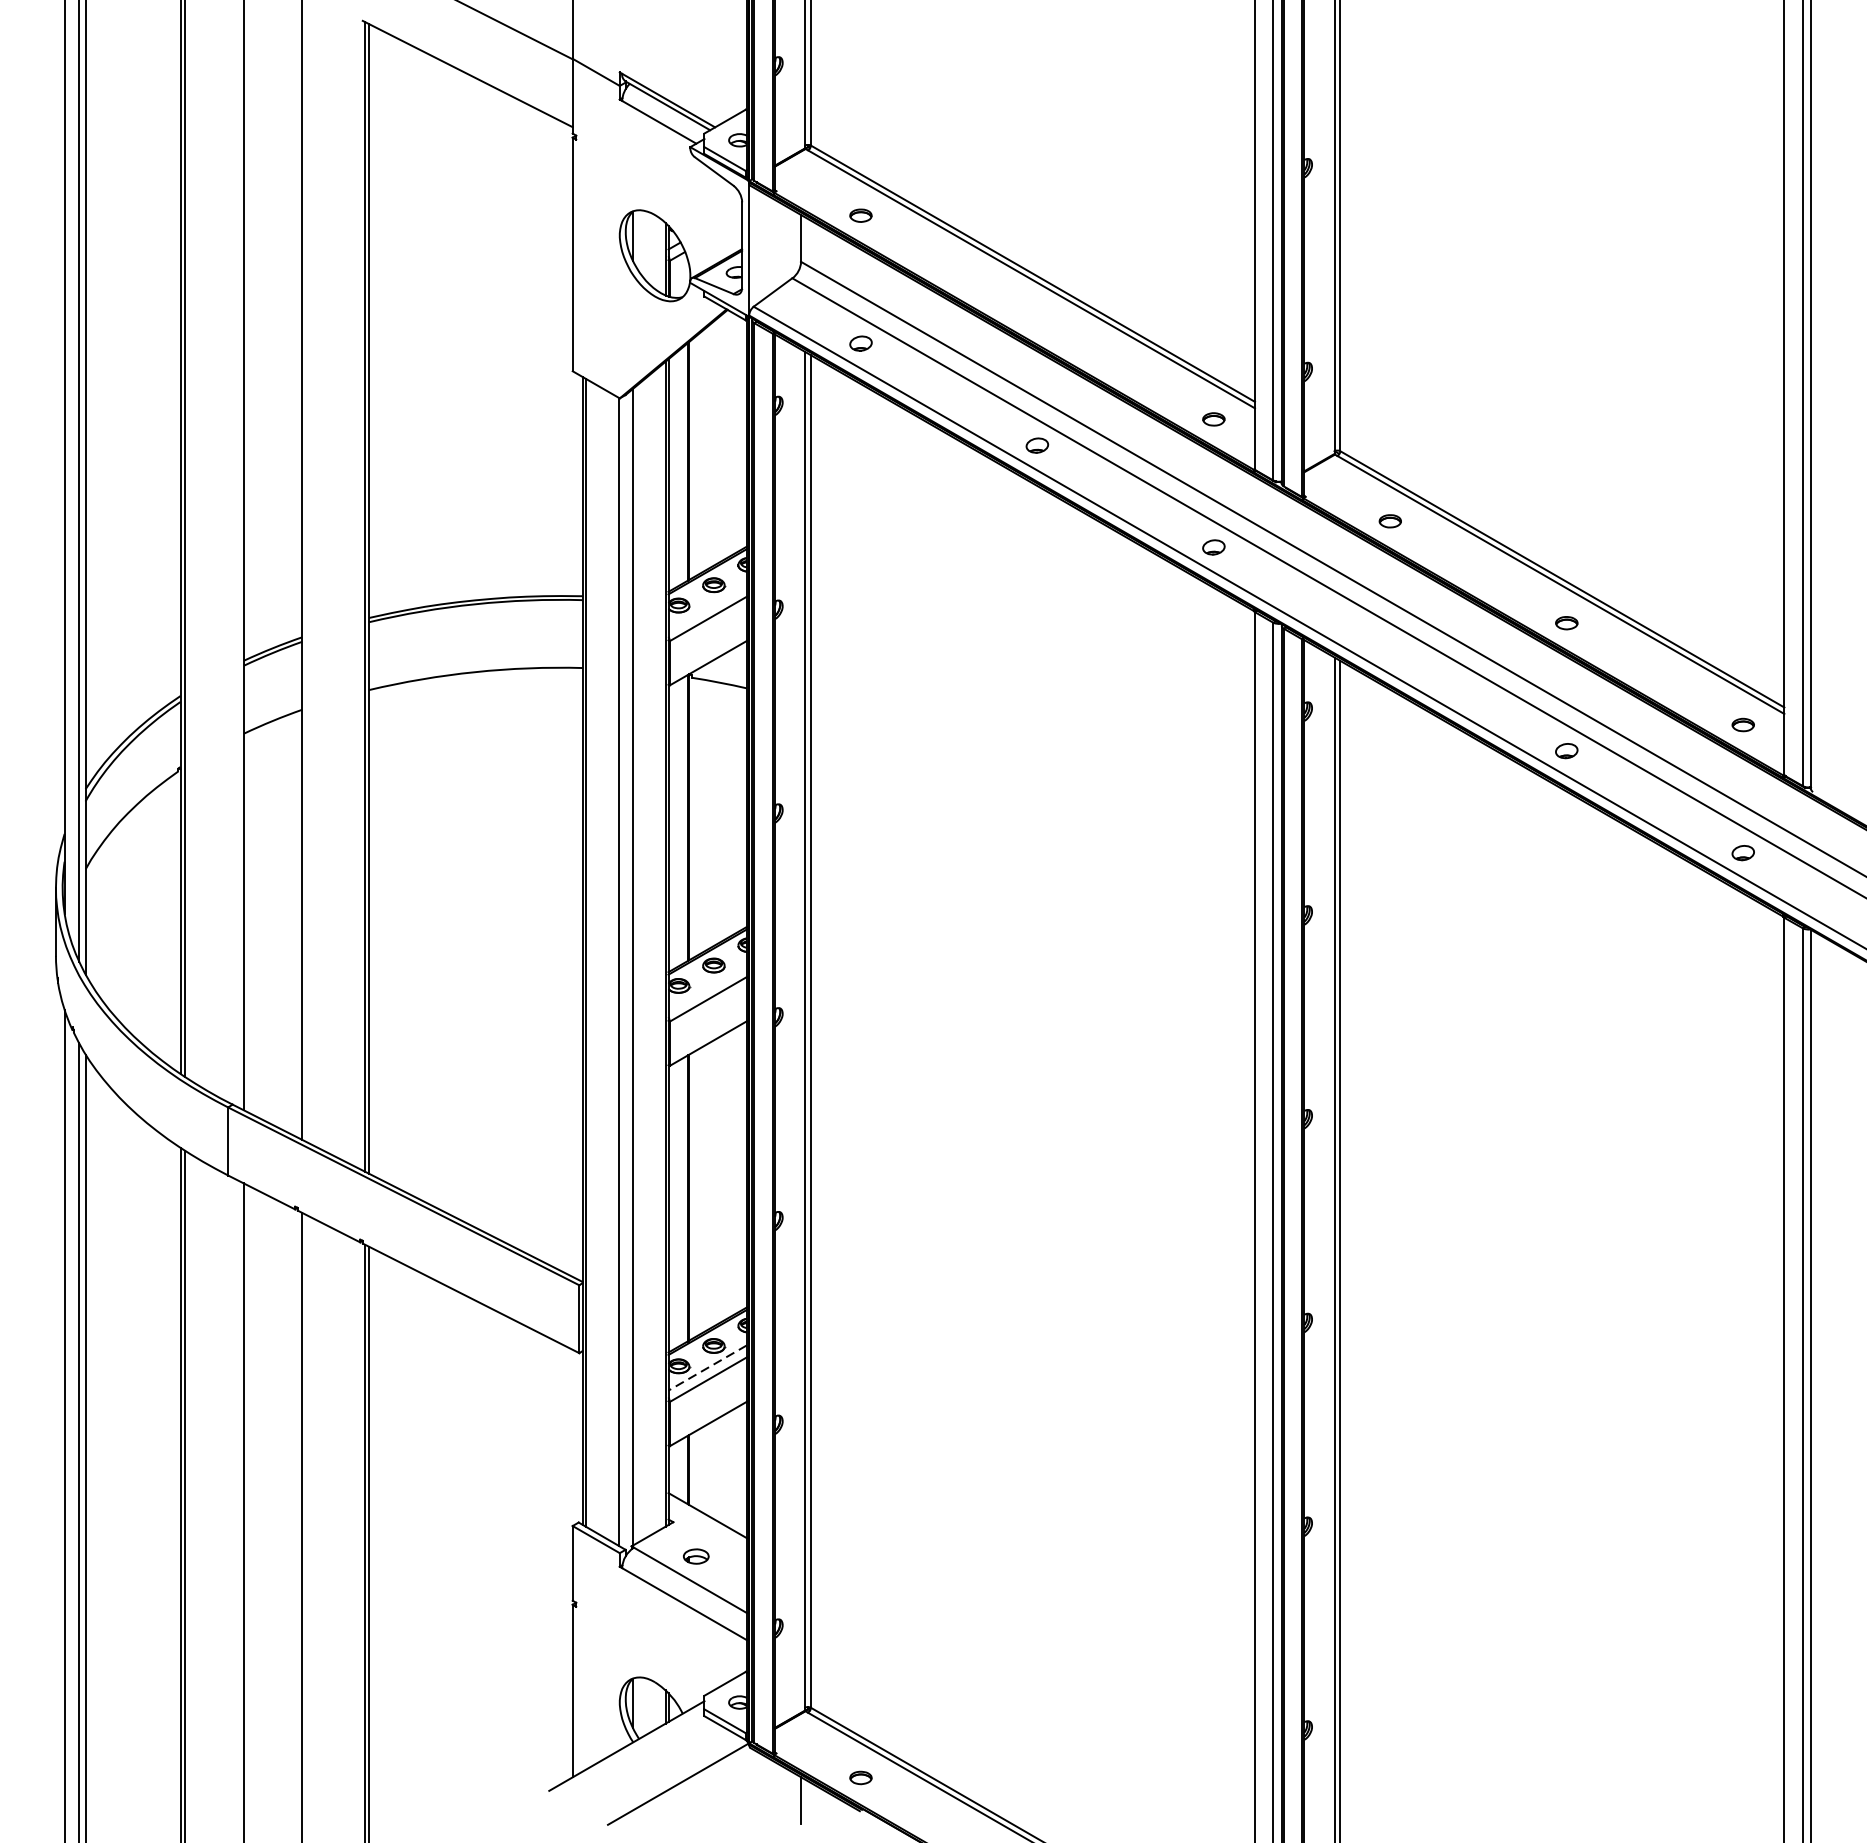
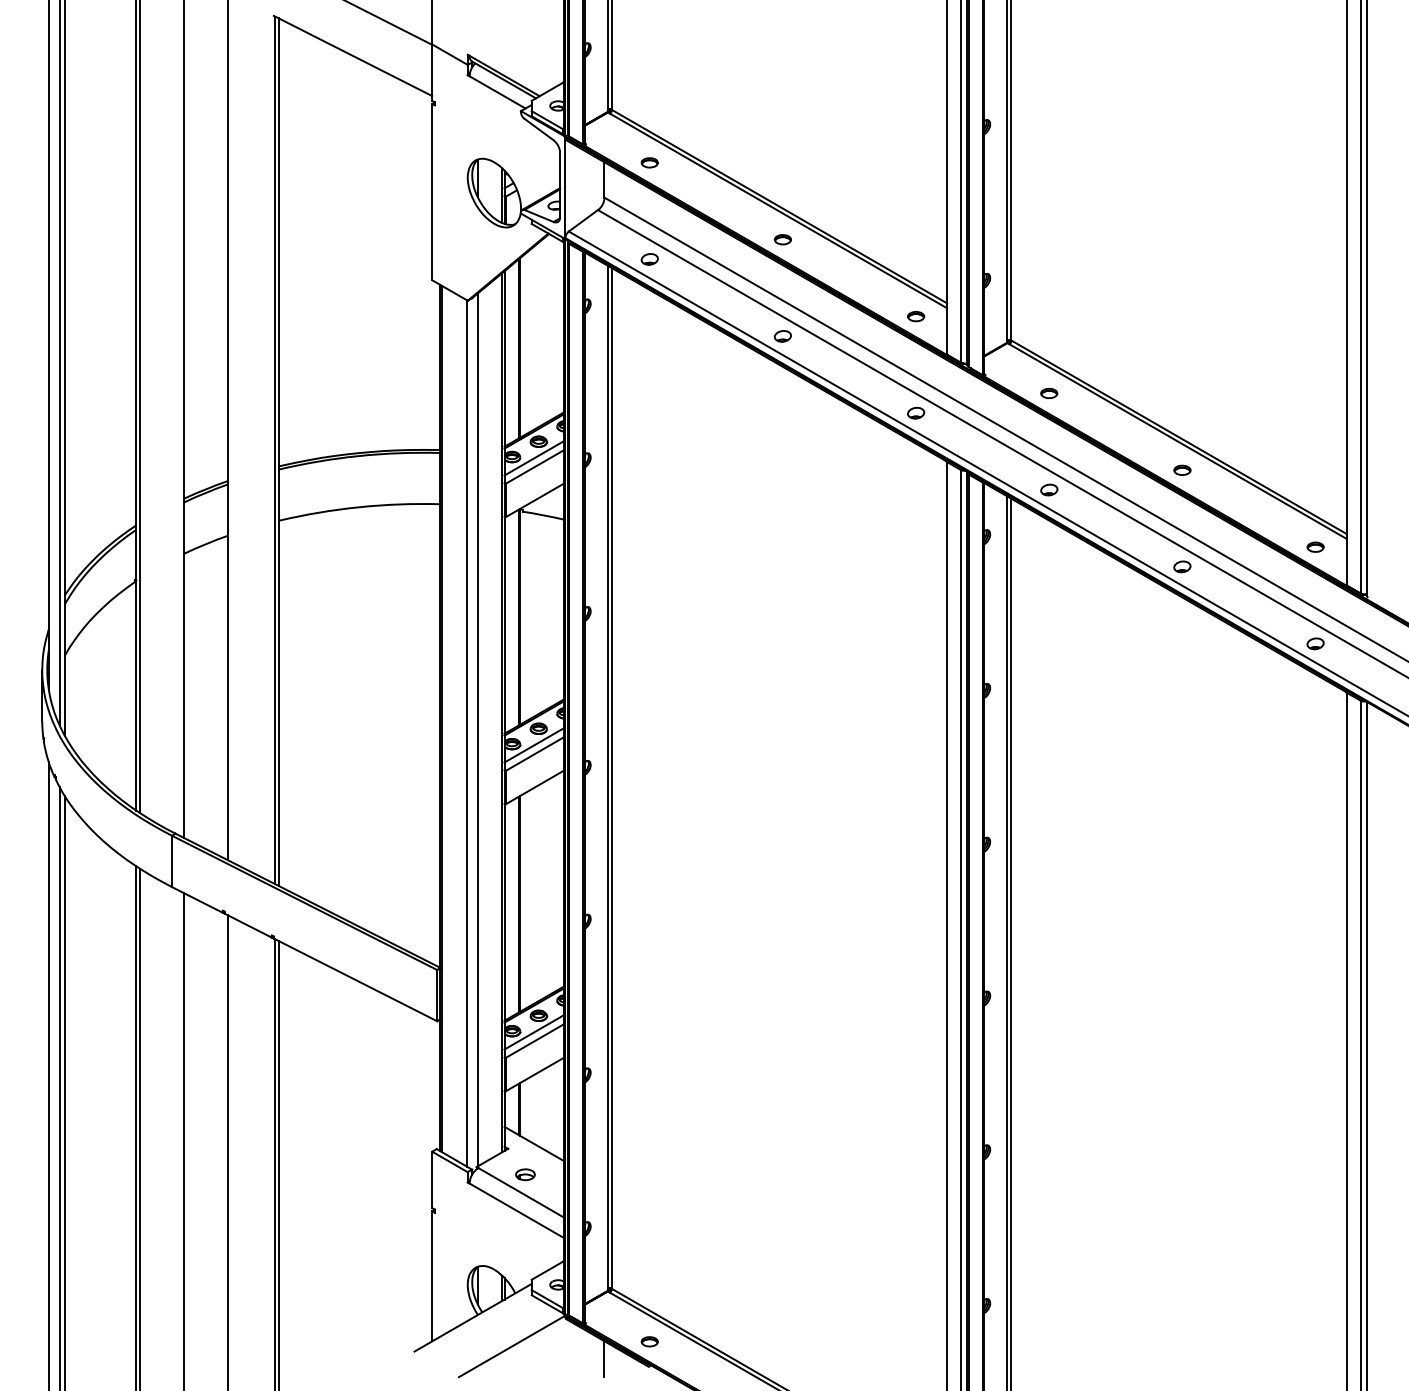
part: (1036, 317) -> (782, 239), added
line: (706, 607) -> (533, 458), added
part: (1390, 648) -> (1049, 489), added
line: (706, 987) -> (533, 745), added
line: (706, 1368) -> (533, 1032), dashed -> solid

